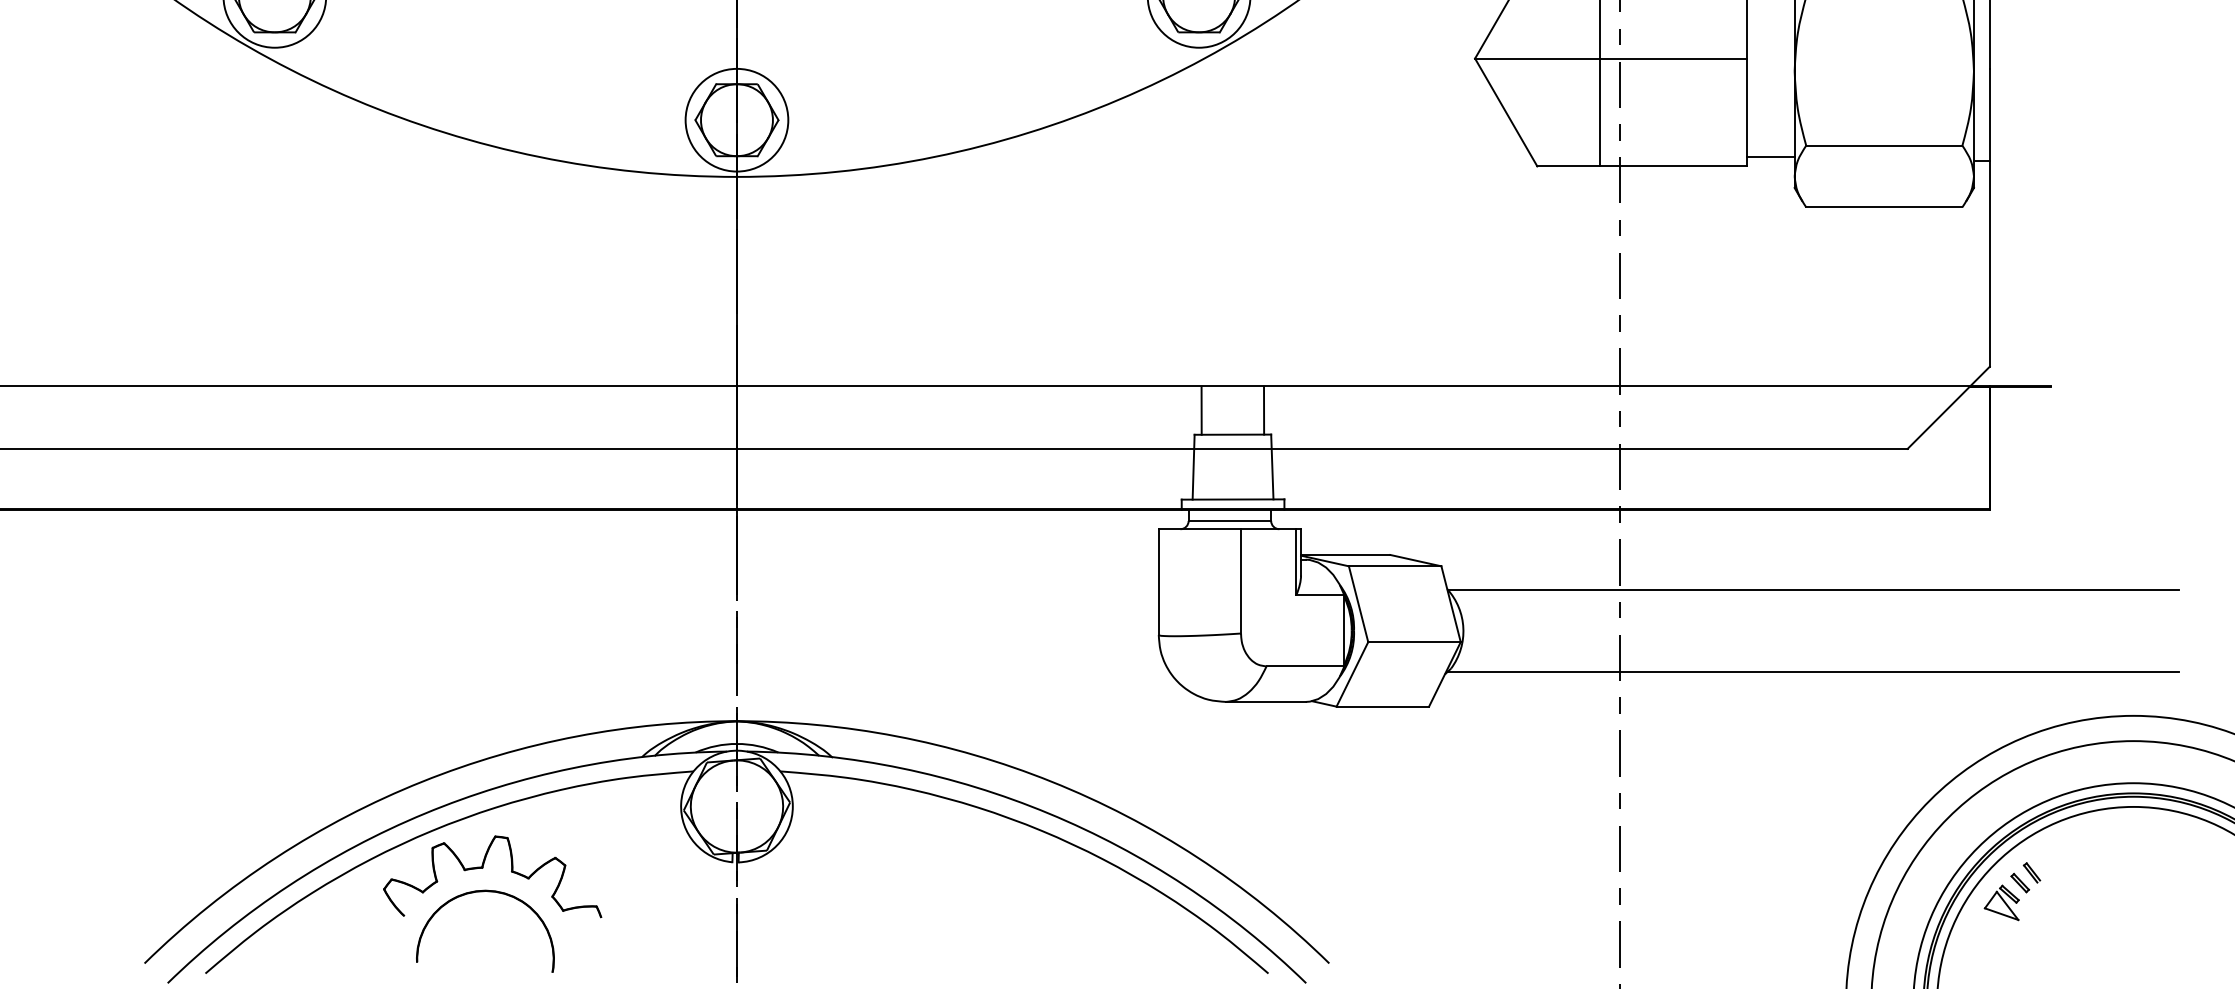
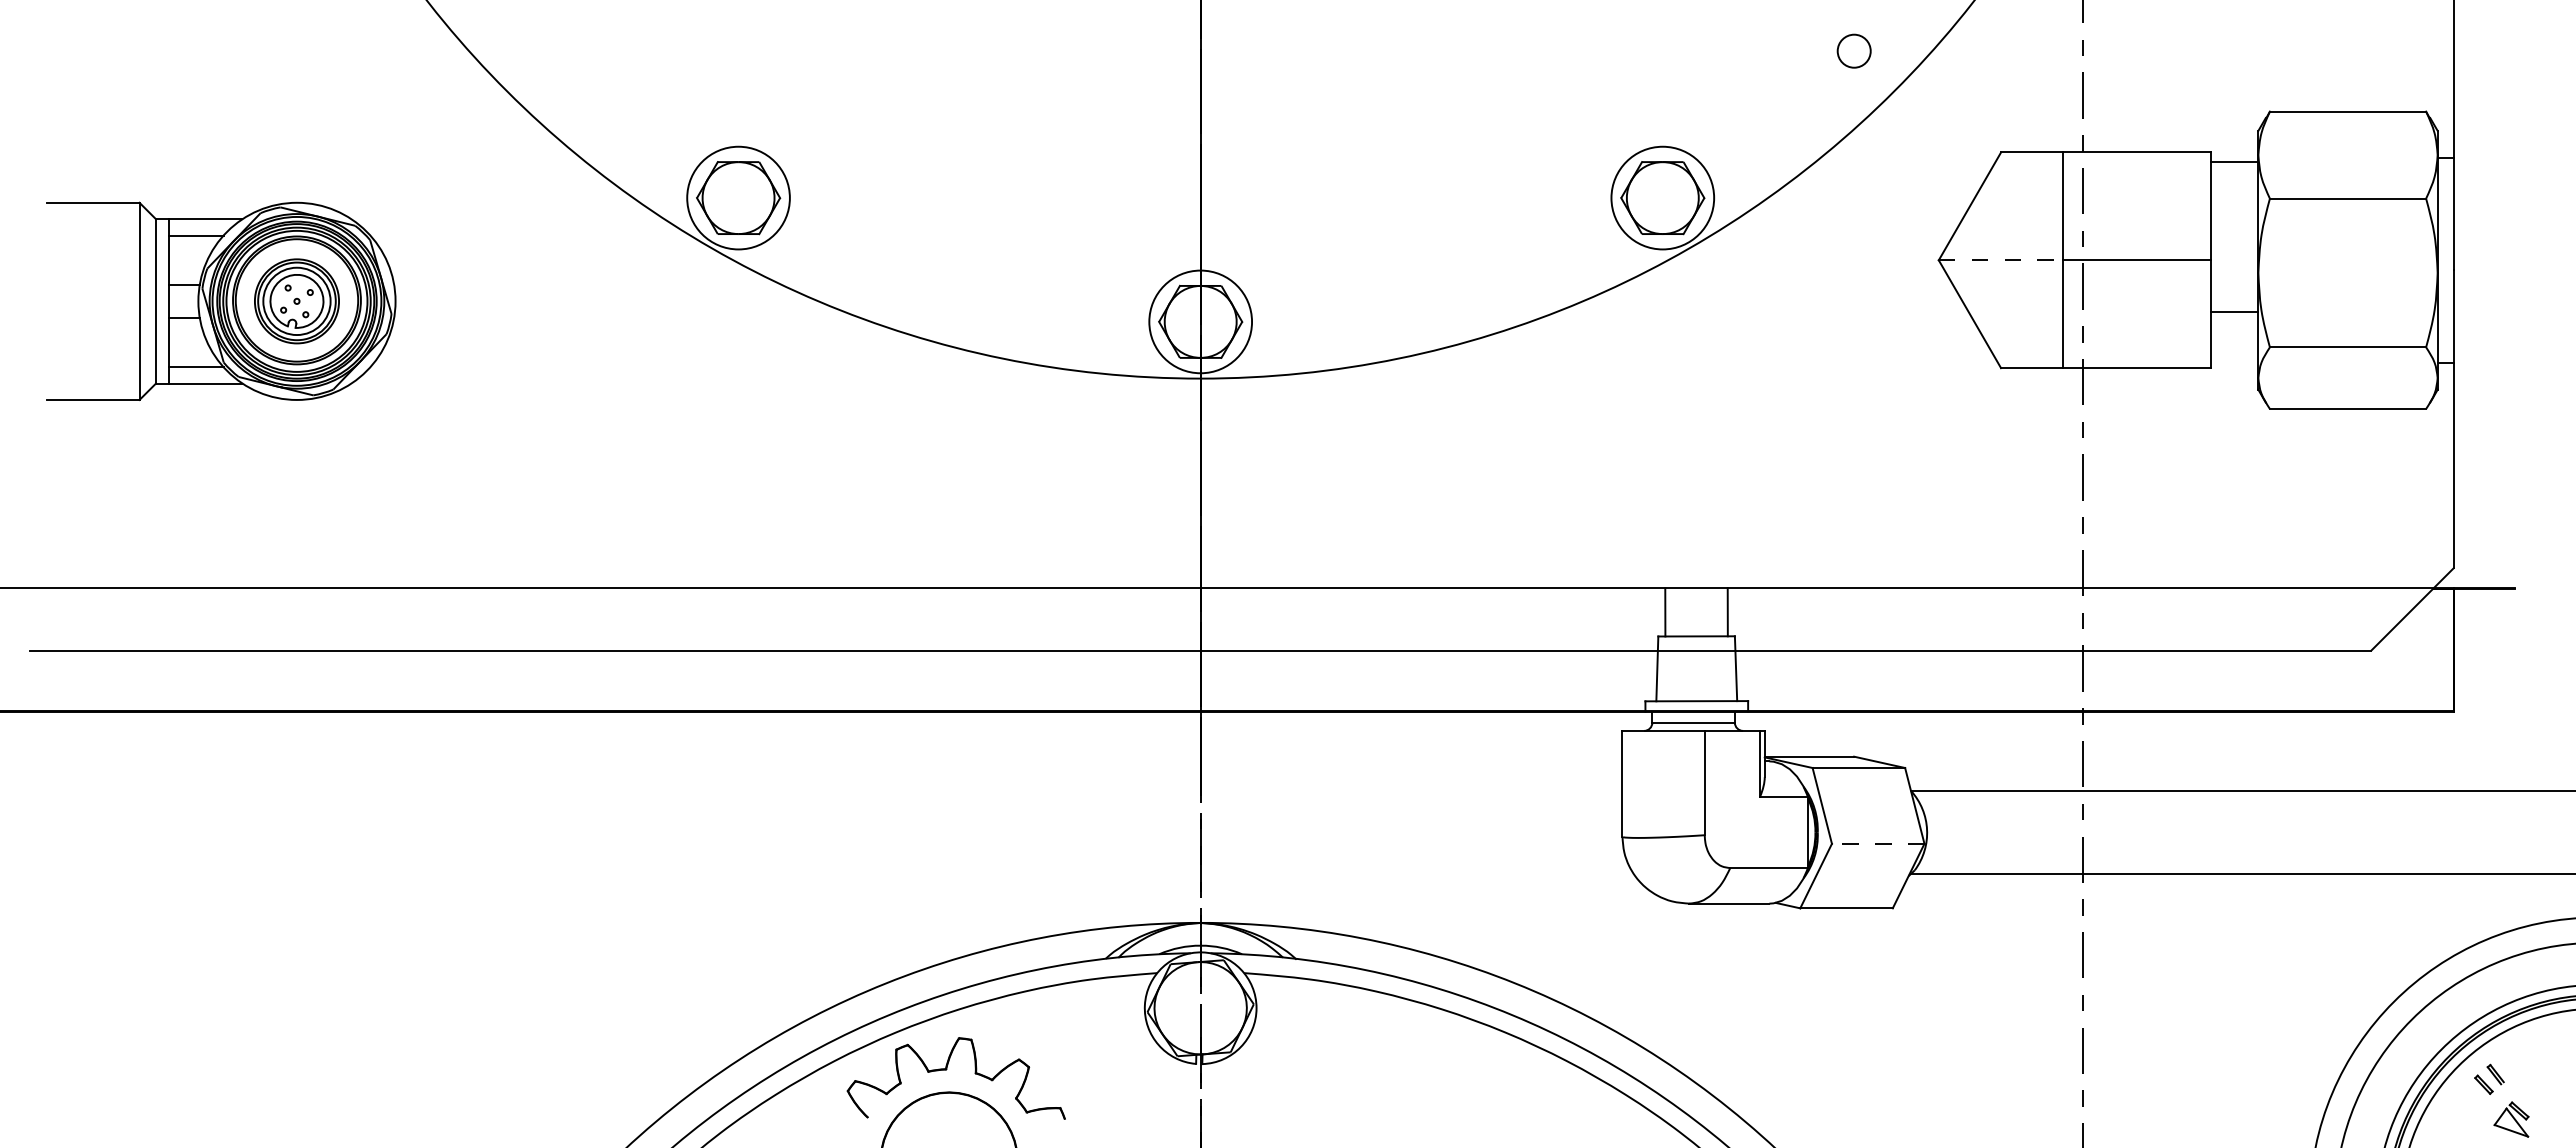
line: (1537, 58) -> (2001, 260), solid -> dashed
line: (1770, 156) -> (2234, 312), moved
line: (1413, 641) -> (1877, 843), solid -> dashed
part: (2001, 902) -> (2511, 1119), moved

